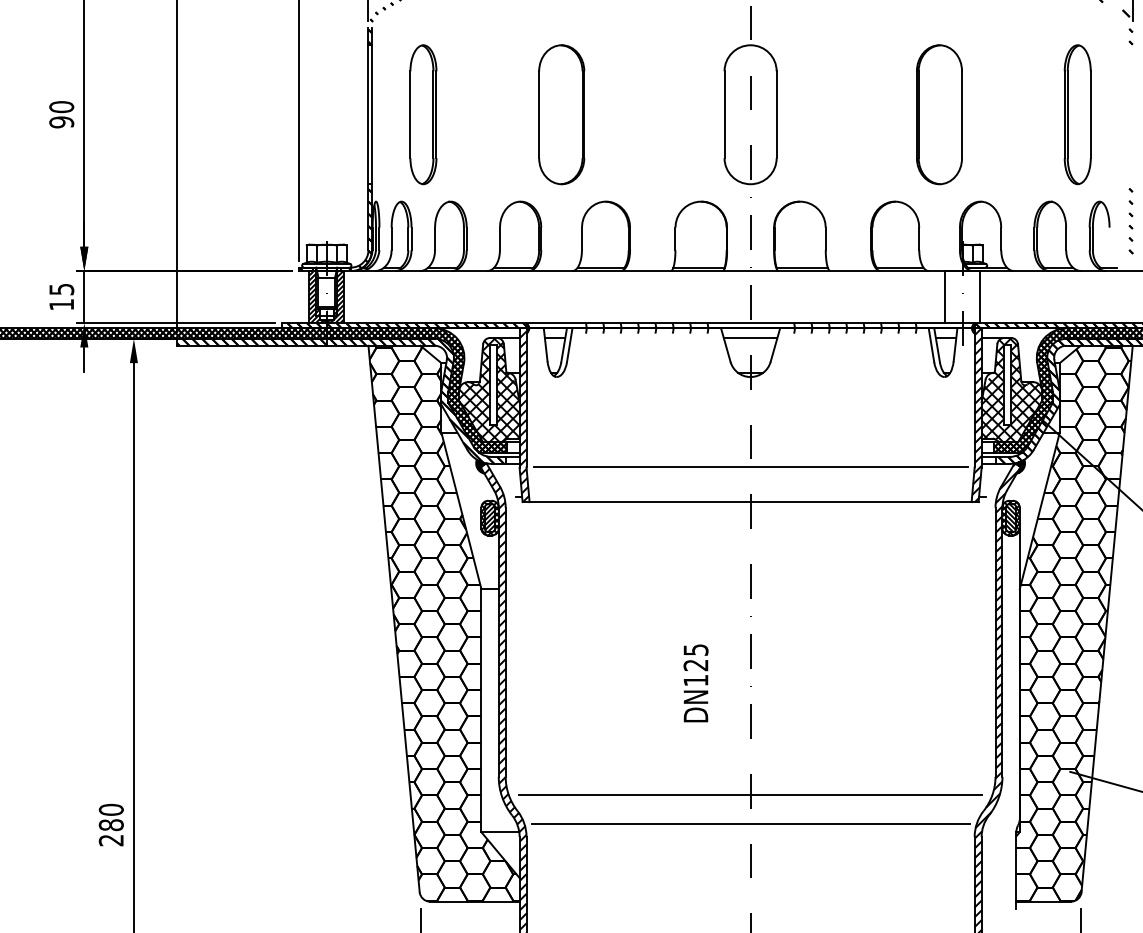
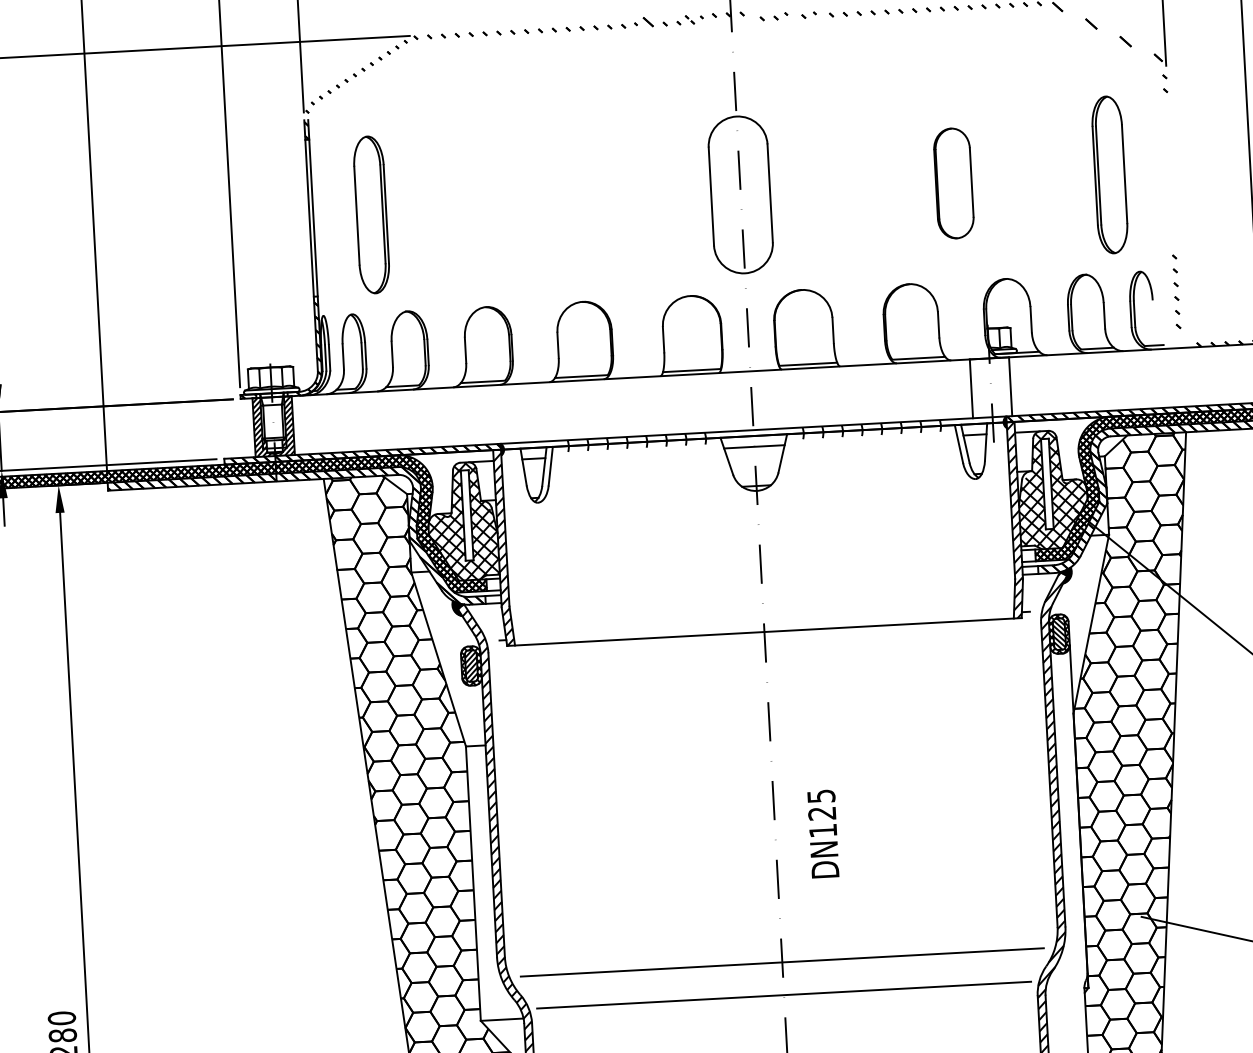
part: (561, 114) -> (527, 206), removed
part: (939, 114) -> (953, 183), size x0.7
line: (750, 467) -> (762, 592), removed
text: (695, 683) -> (822, 834), moved

